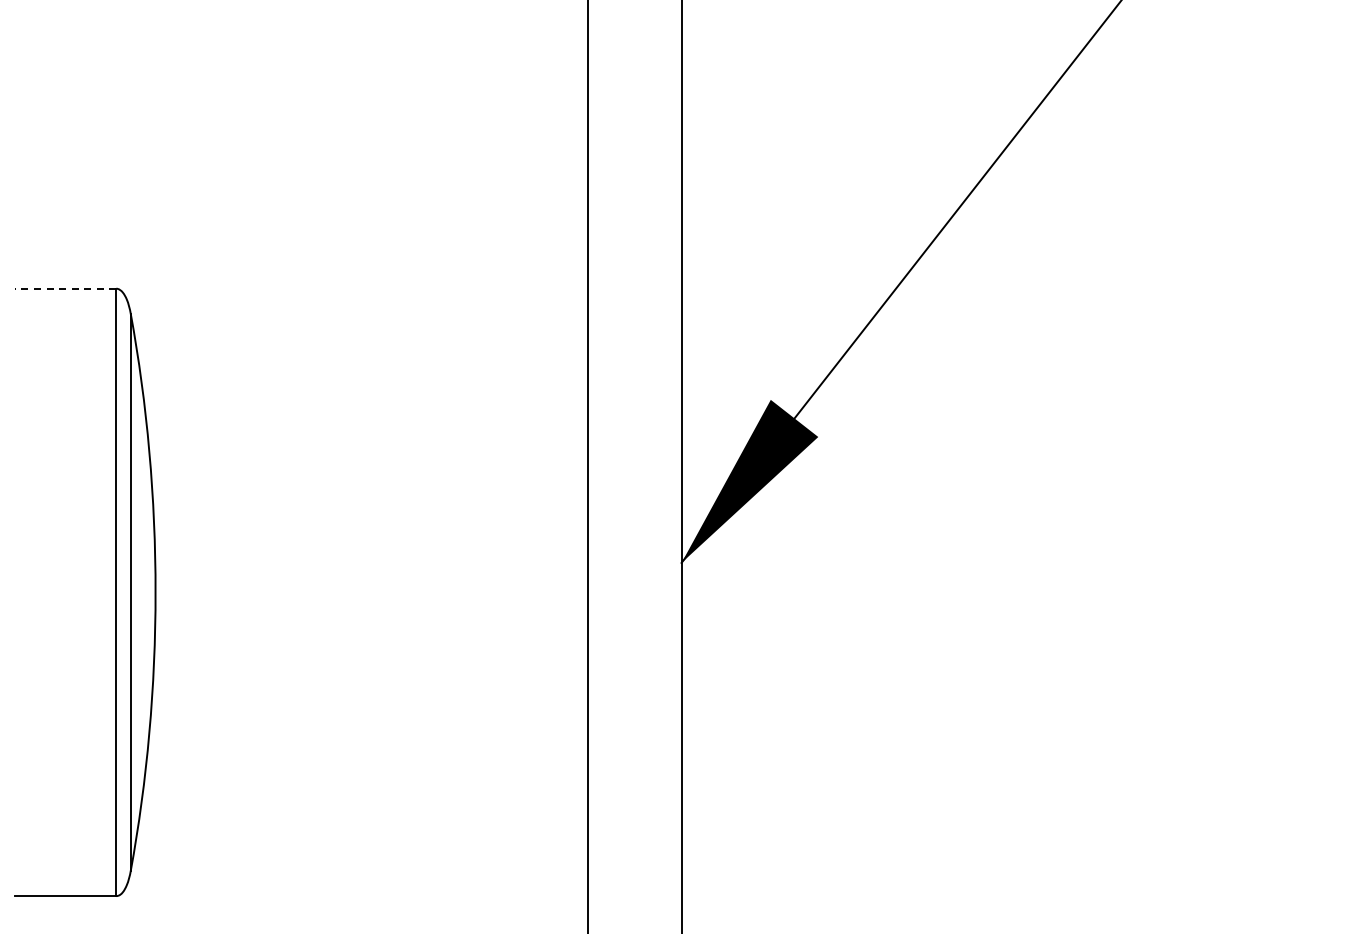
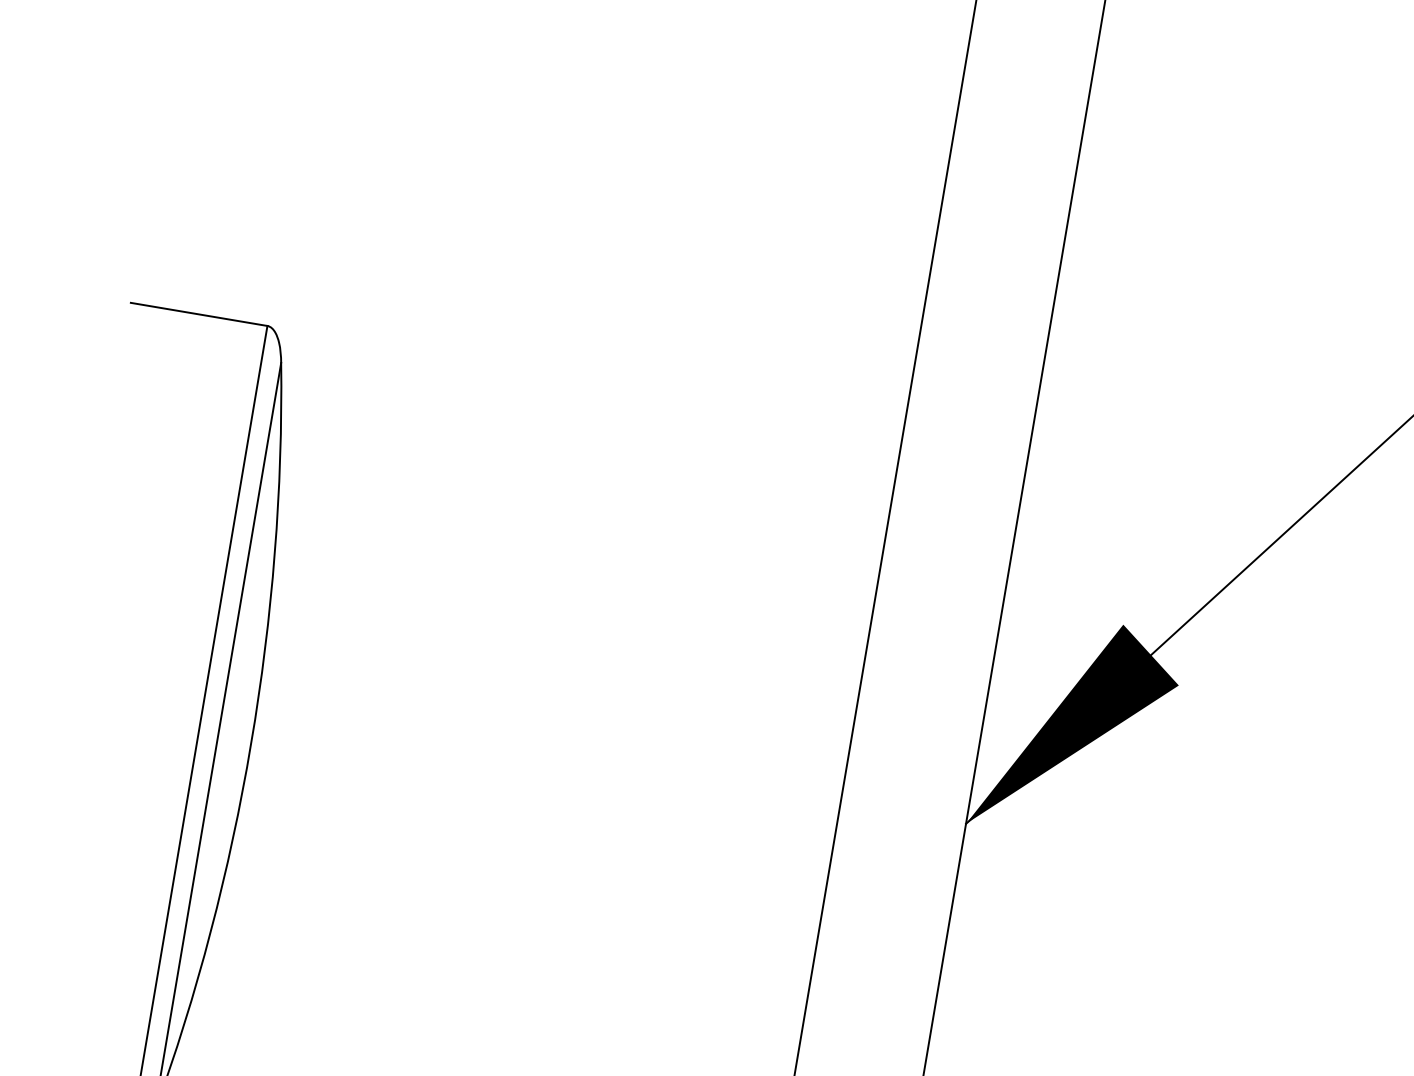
line: (65, 288) -> (199, 314), dashed -> solid

